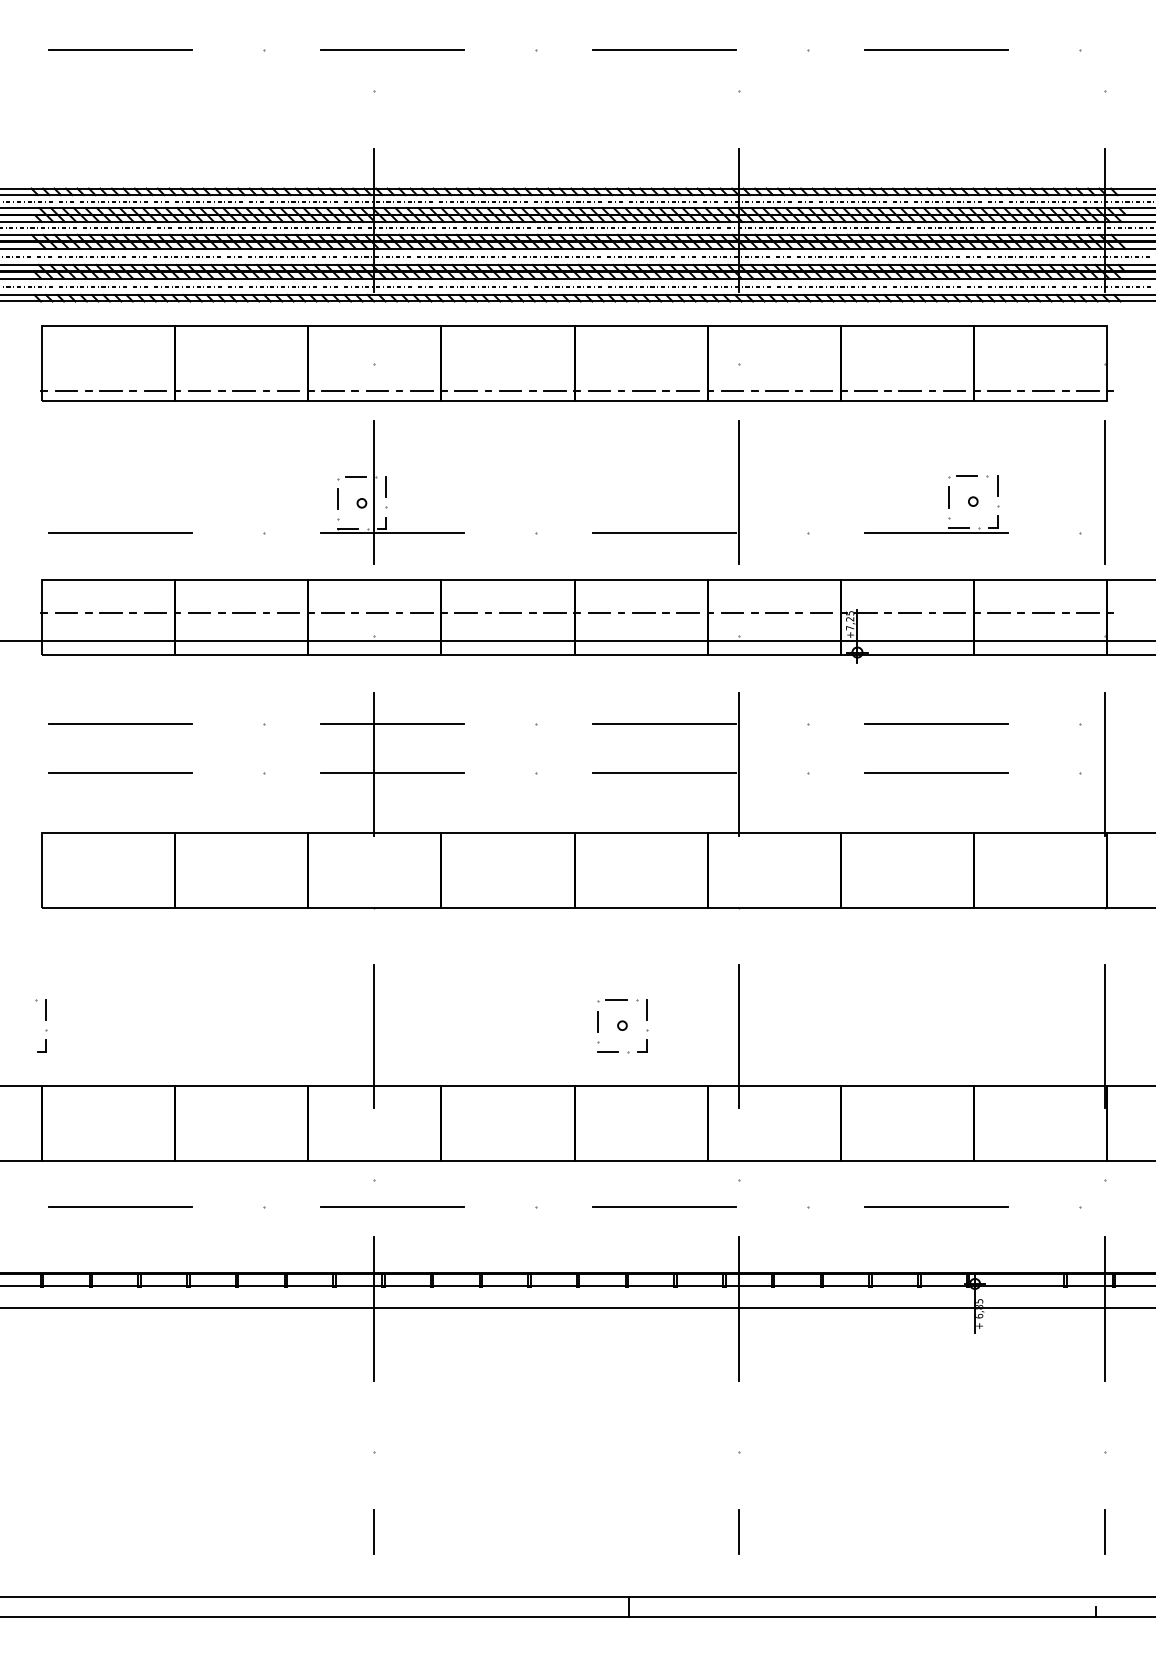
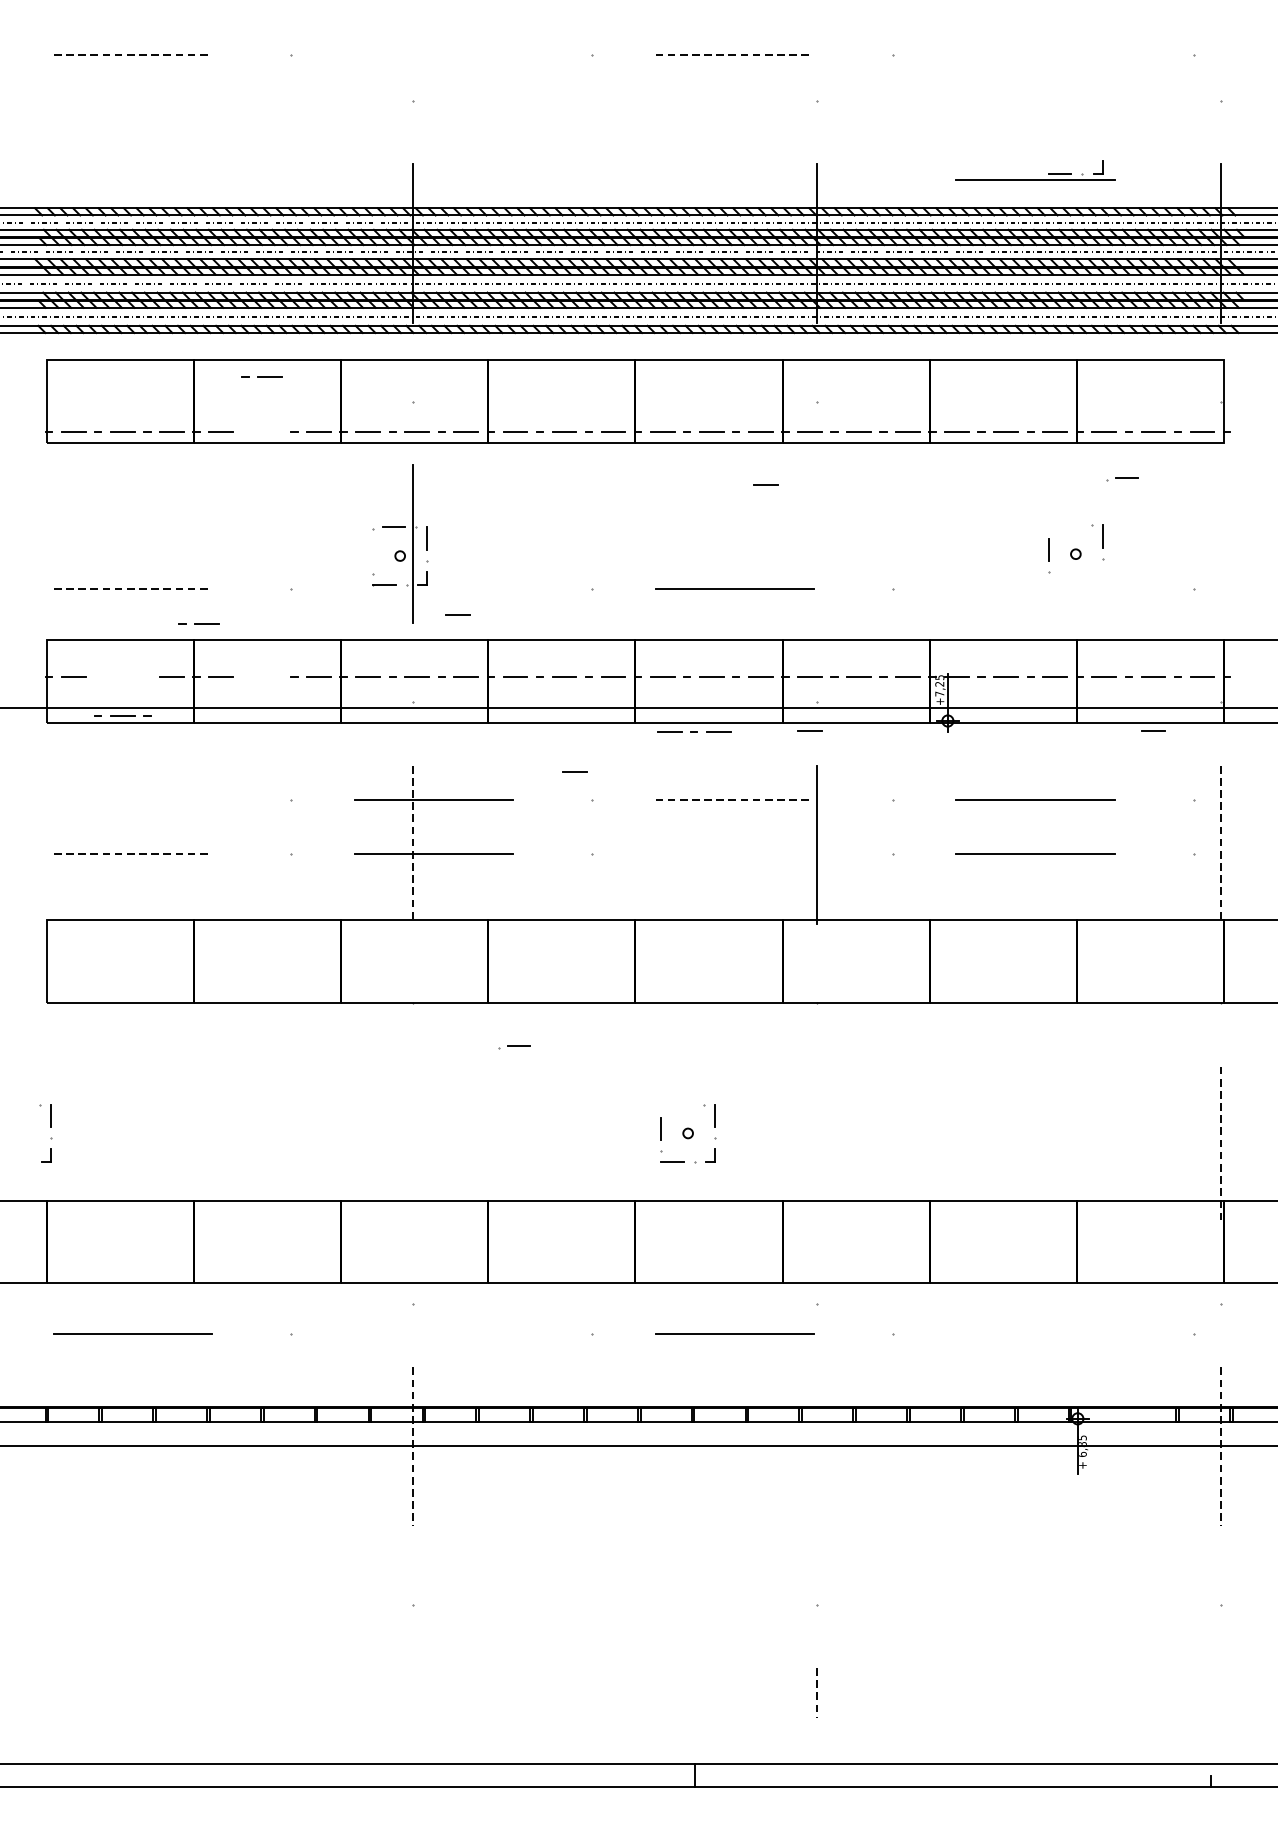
line: (120, 49) -> (133, 54), solid -> dashed
line: (392, 49) -> (433, 54), removed
line: (664, 49) -> (734, 54), solid -> dashed
line: (936, 49) -> (1035, 54), removed
line: (236, 390) -> (261, 376), moved
line: (692, 438) -> (765, 484), added
part: (962, 476) -> (1121, 478), moved
line: (739, 492) -> (817, 544), removed
line: (1104, 492) -> (1220, 544), removed
line: (337, 498) -> (373, 550), removed
part: (936, 532) -> (1035, 179), moved
line: (120, 533) -> (133, 589), solid -> dashed
line: (392, 533) -> (433, 589), removed
line: (414, 556) -> (458, 614), added
line: (110, 612) -> (122, 715), moved
line: (236, 612) -> (198, 623), moved
line: (732, 661) -> (809, 730), added
line: (1043, 661) -> (1153, 730), added
line: (627, 662) -> (693, 732), added
line: (520, 698) -> (575, 771), added
line: (119, 724) -> (132, 800), removed
line: (664, 724) -> (734, 800), solid -> dashed
line: (373, 764) -> (412, 844), solid -> dashed
line: (1104, 764) -> (1220, 844), solid -> dashed
line: (120, 772) -> (133, 853), solid -> dashed
line: (664, 772) -> (734, 853), removed
part: (612, 1000) -> (514, 1046), moved
line: (373, 1036) -> (412, 1145), removed
line: (739, 1036) -> (817, 1145), removed
line: (1104, 1036) -> (1220, 1145), solid -> dashed
line: (392, 1206) -> (433, 1333), removed
line: (936, 1207) -> (1035, 1334), removed
line: (739, 1308) -> (817, 1445), removed
line: (373, 1309) -> (412, 1447), solid -> dashed
line: (1104, 1309) -> (1220, 1447), solid -> dashed
line: (373, 1531) -> (412, 1692), removed
line: (1104, 1531) -> (1220, 1692), removed
line: (739, 1532) -> (817, 1693), solid -> dashed

